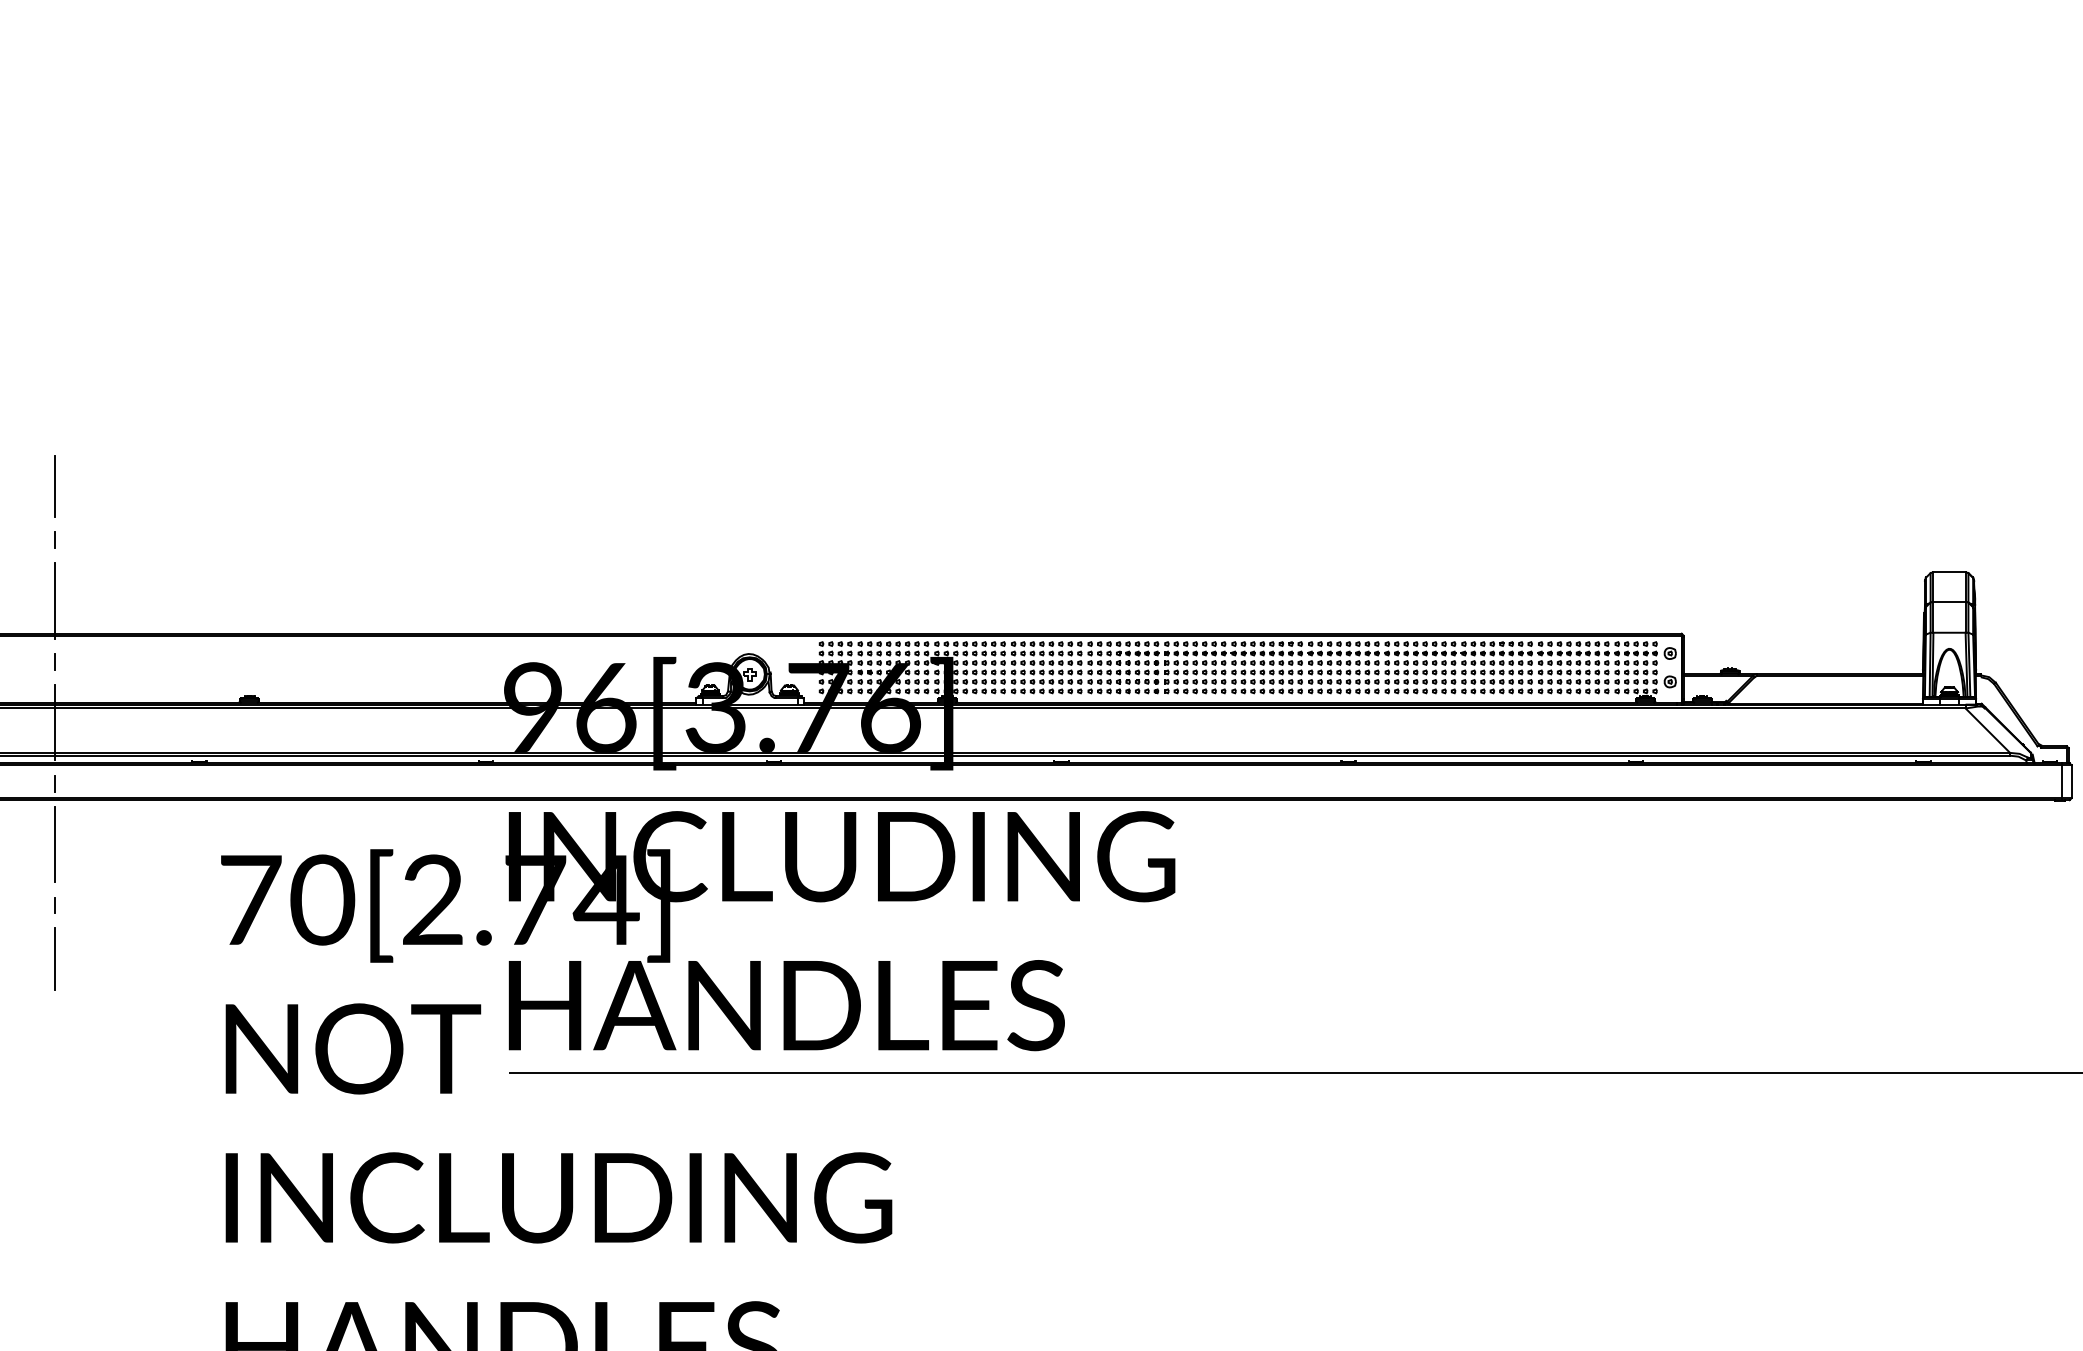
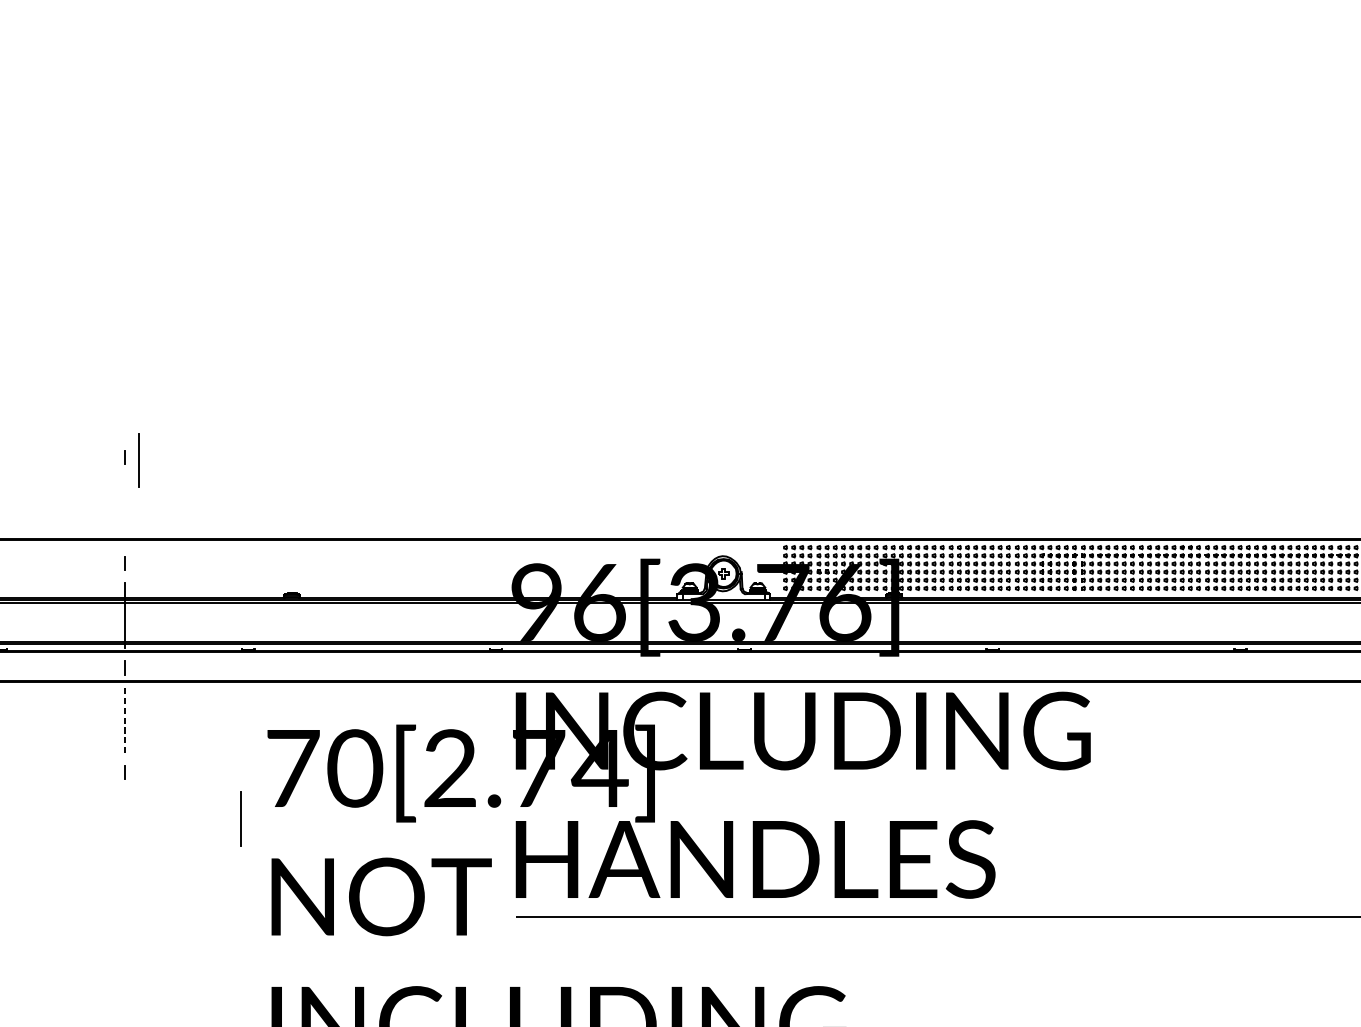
line: (54, 486) -> (138, 460), moved
line: (55, 600) -> (124, 510), removed
line: (55, 844) -> (124, 720), solid -> dashed
line: (54, 958) -> (240, 818), moved

